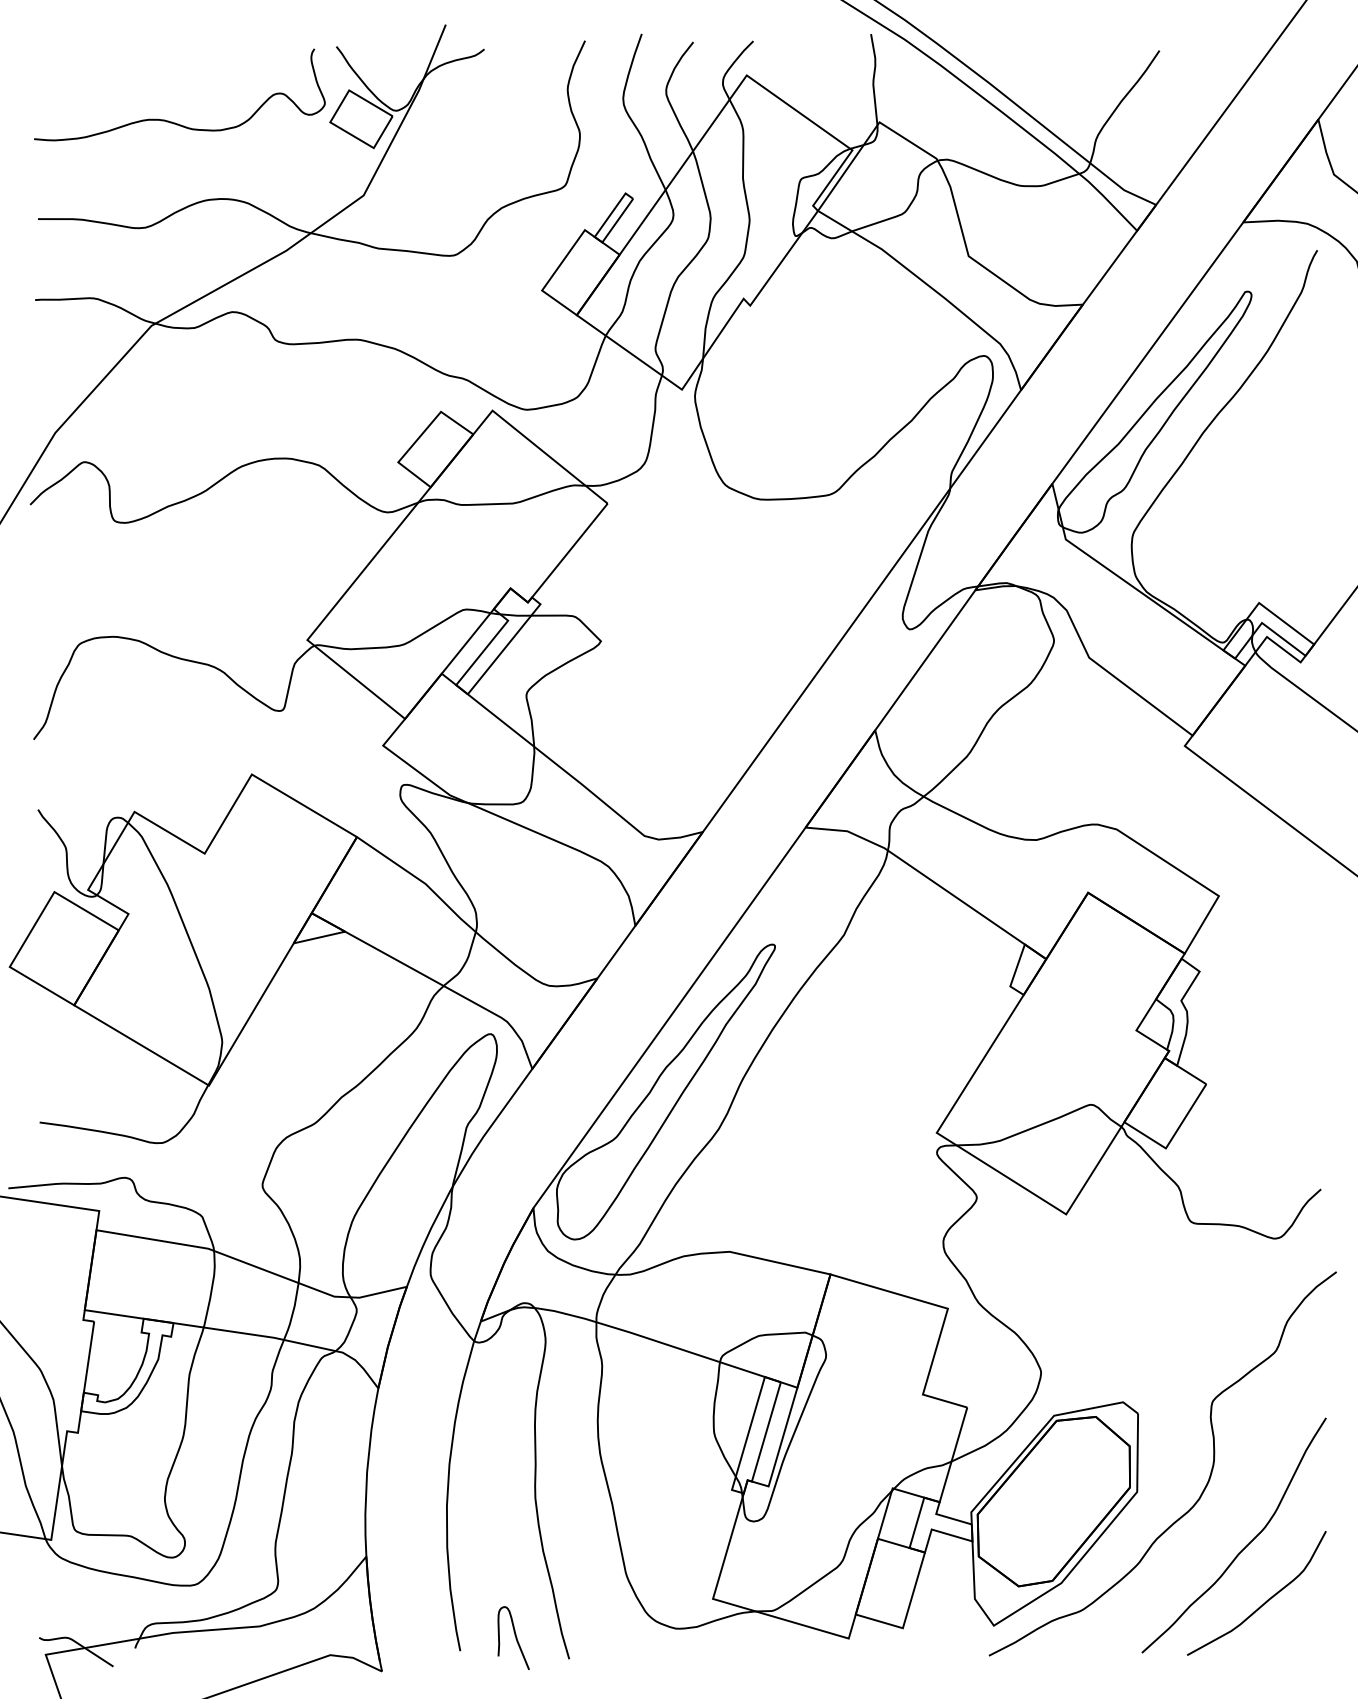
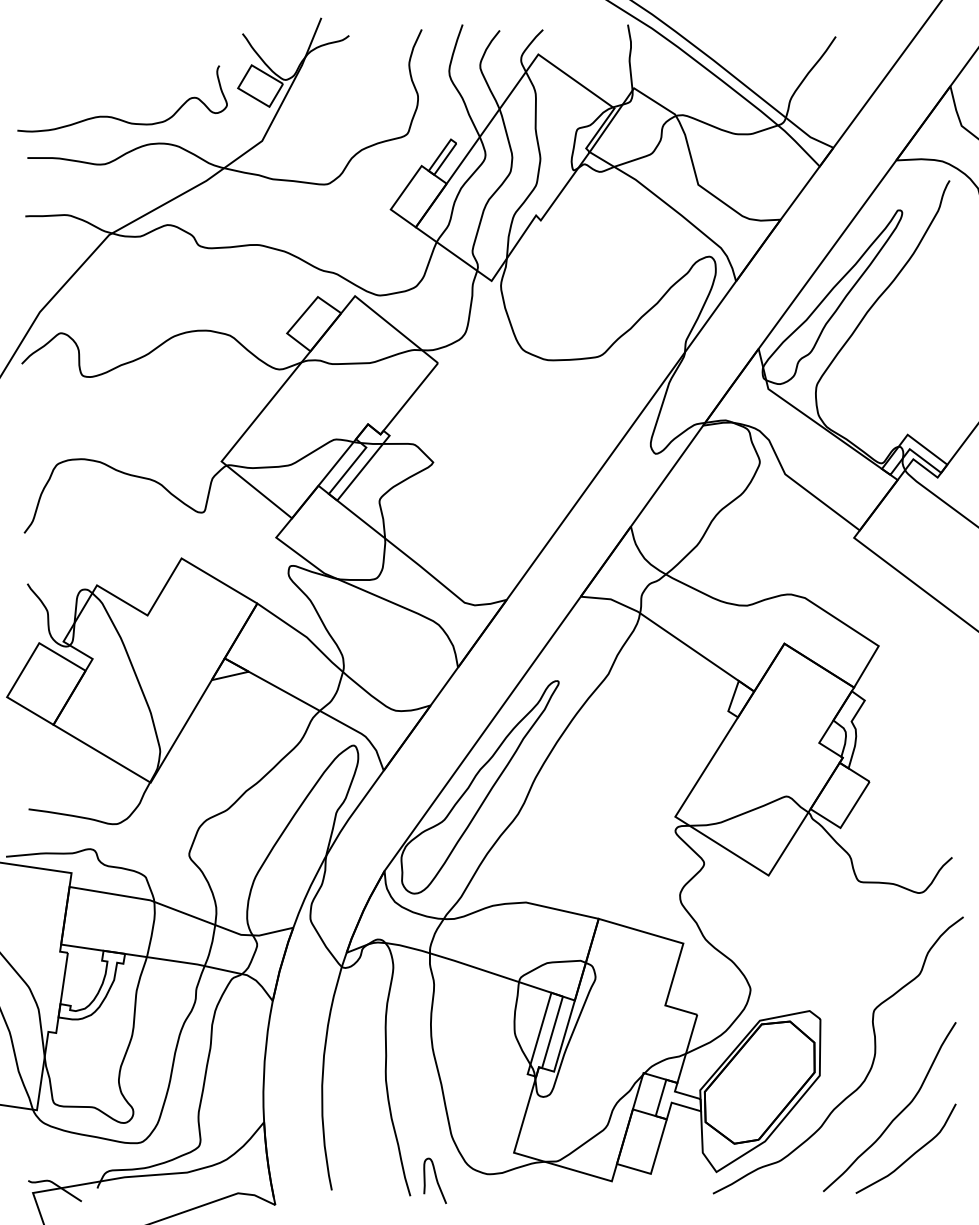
curve: (172, 121) -> (117, 117), moved
curve: (515, 1637) -> (436, 1180), moved

